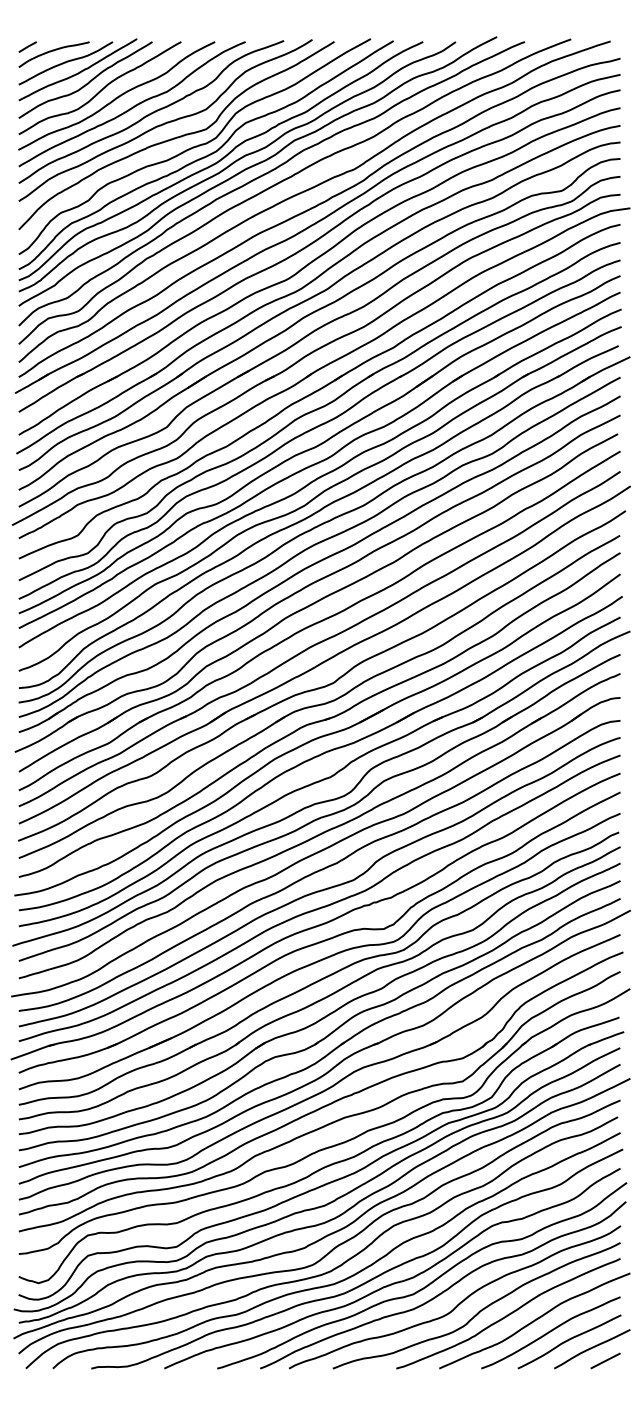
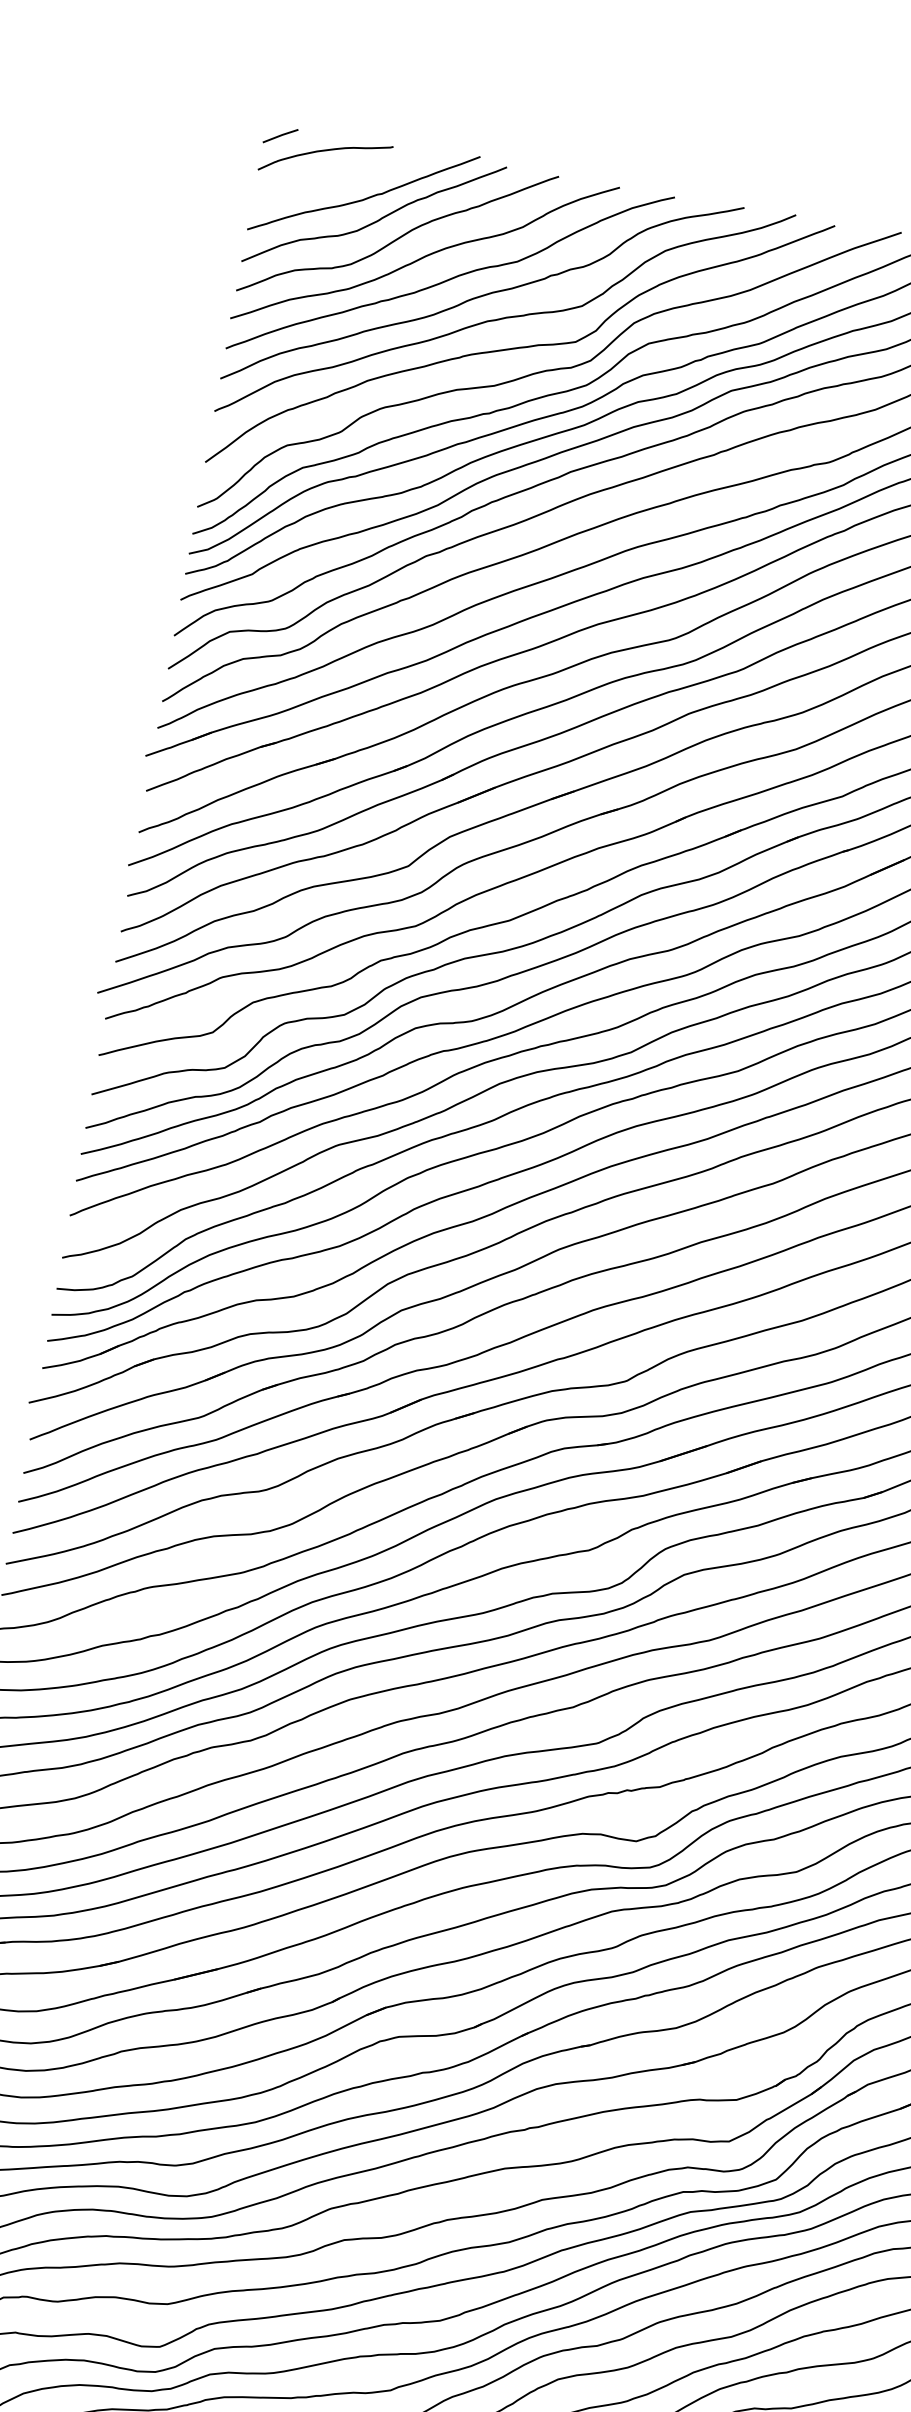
curve: (65, 63) -> (343, 177), removed

